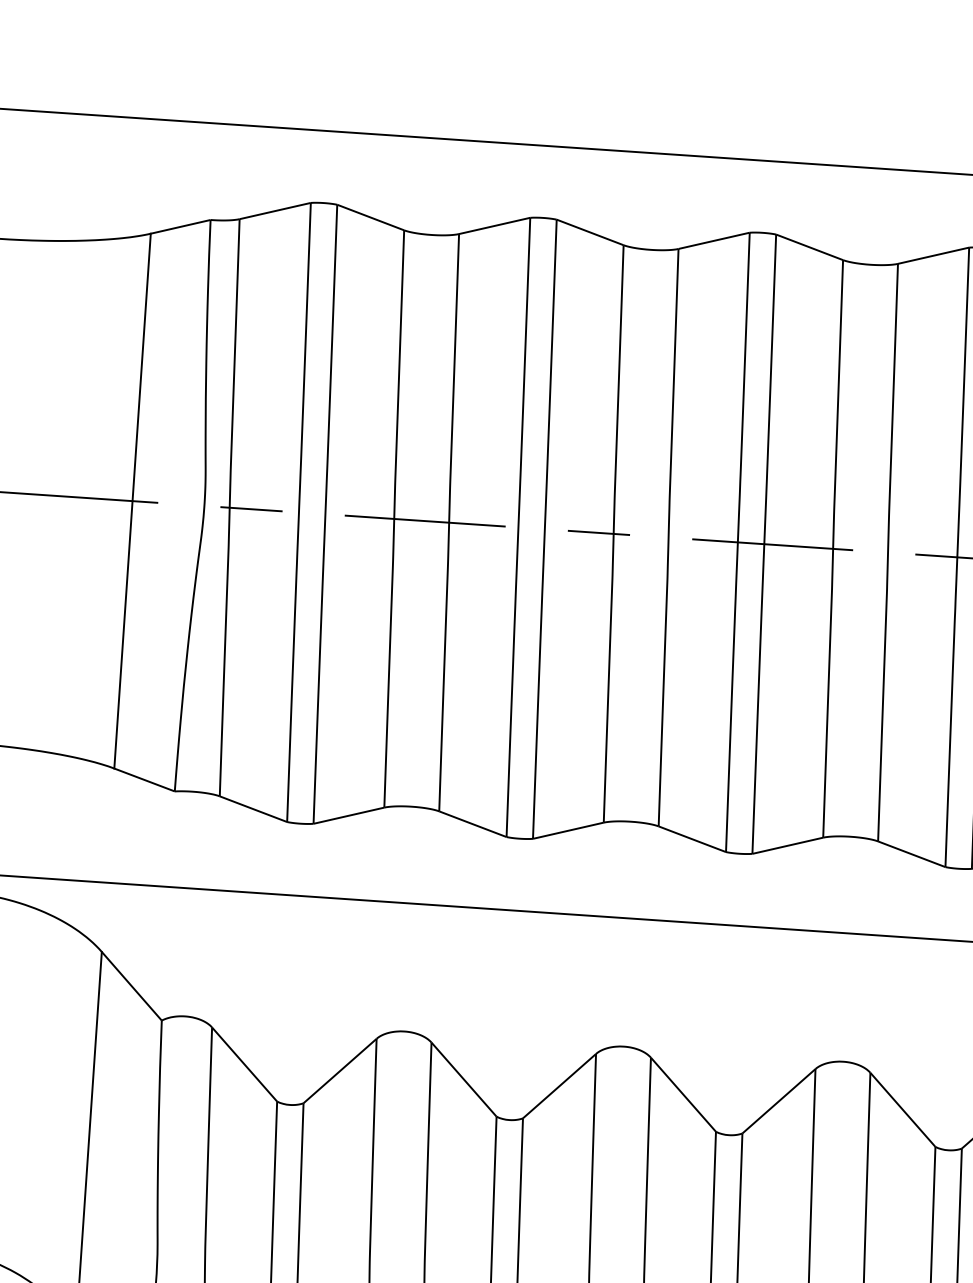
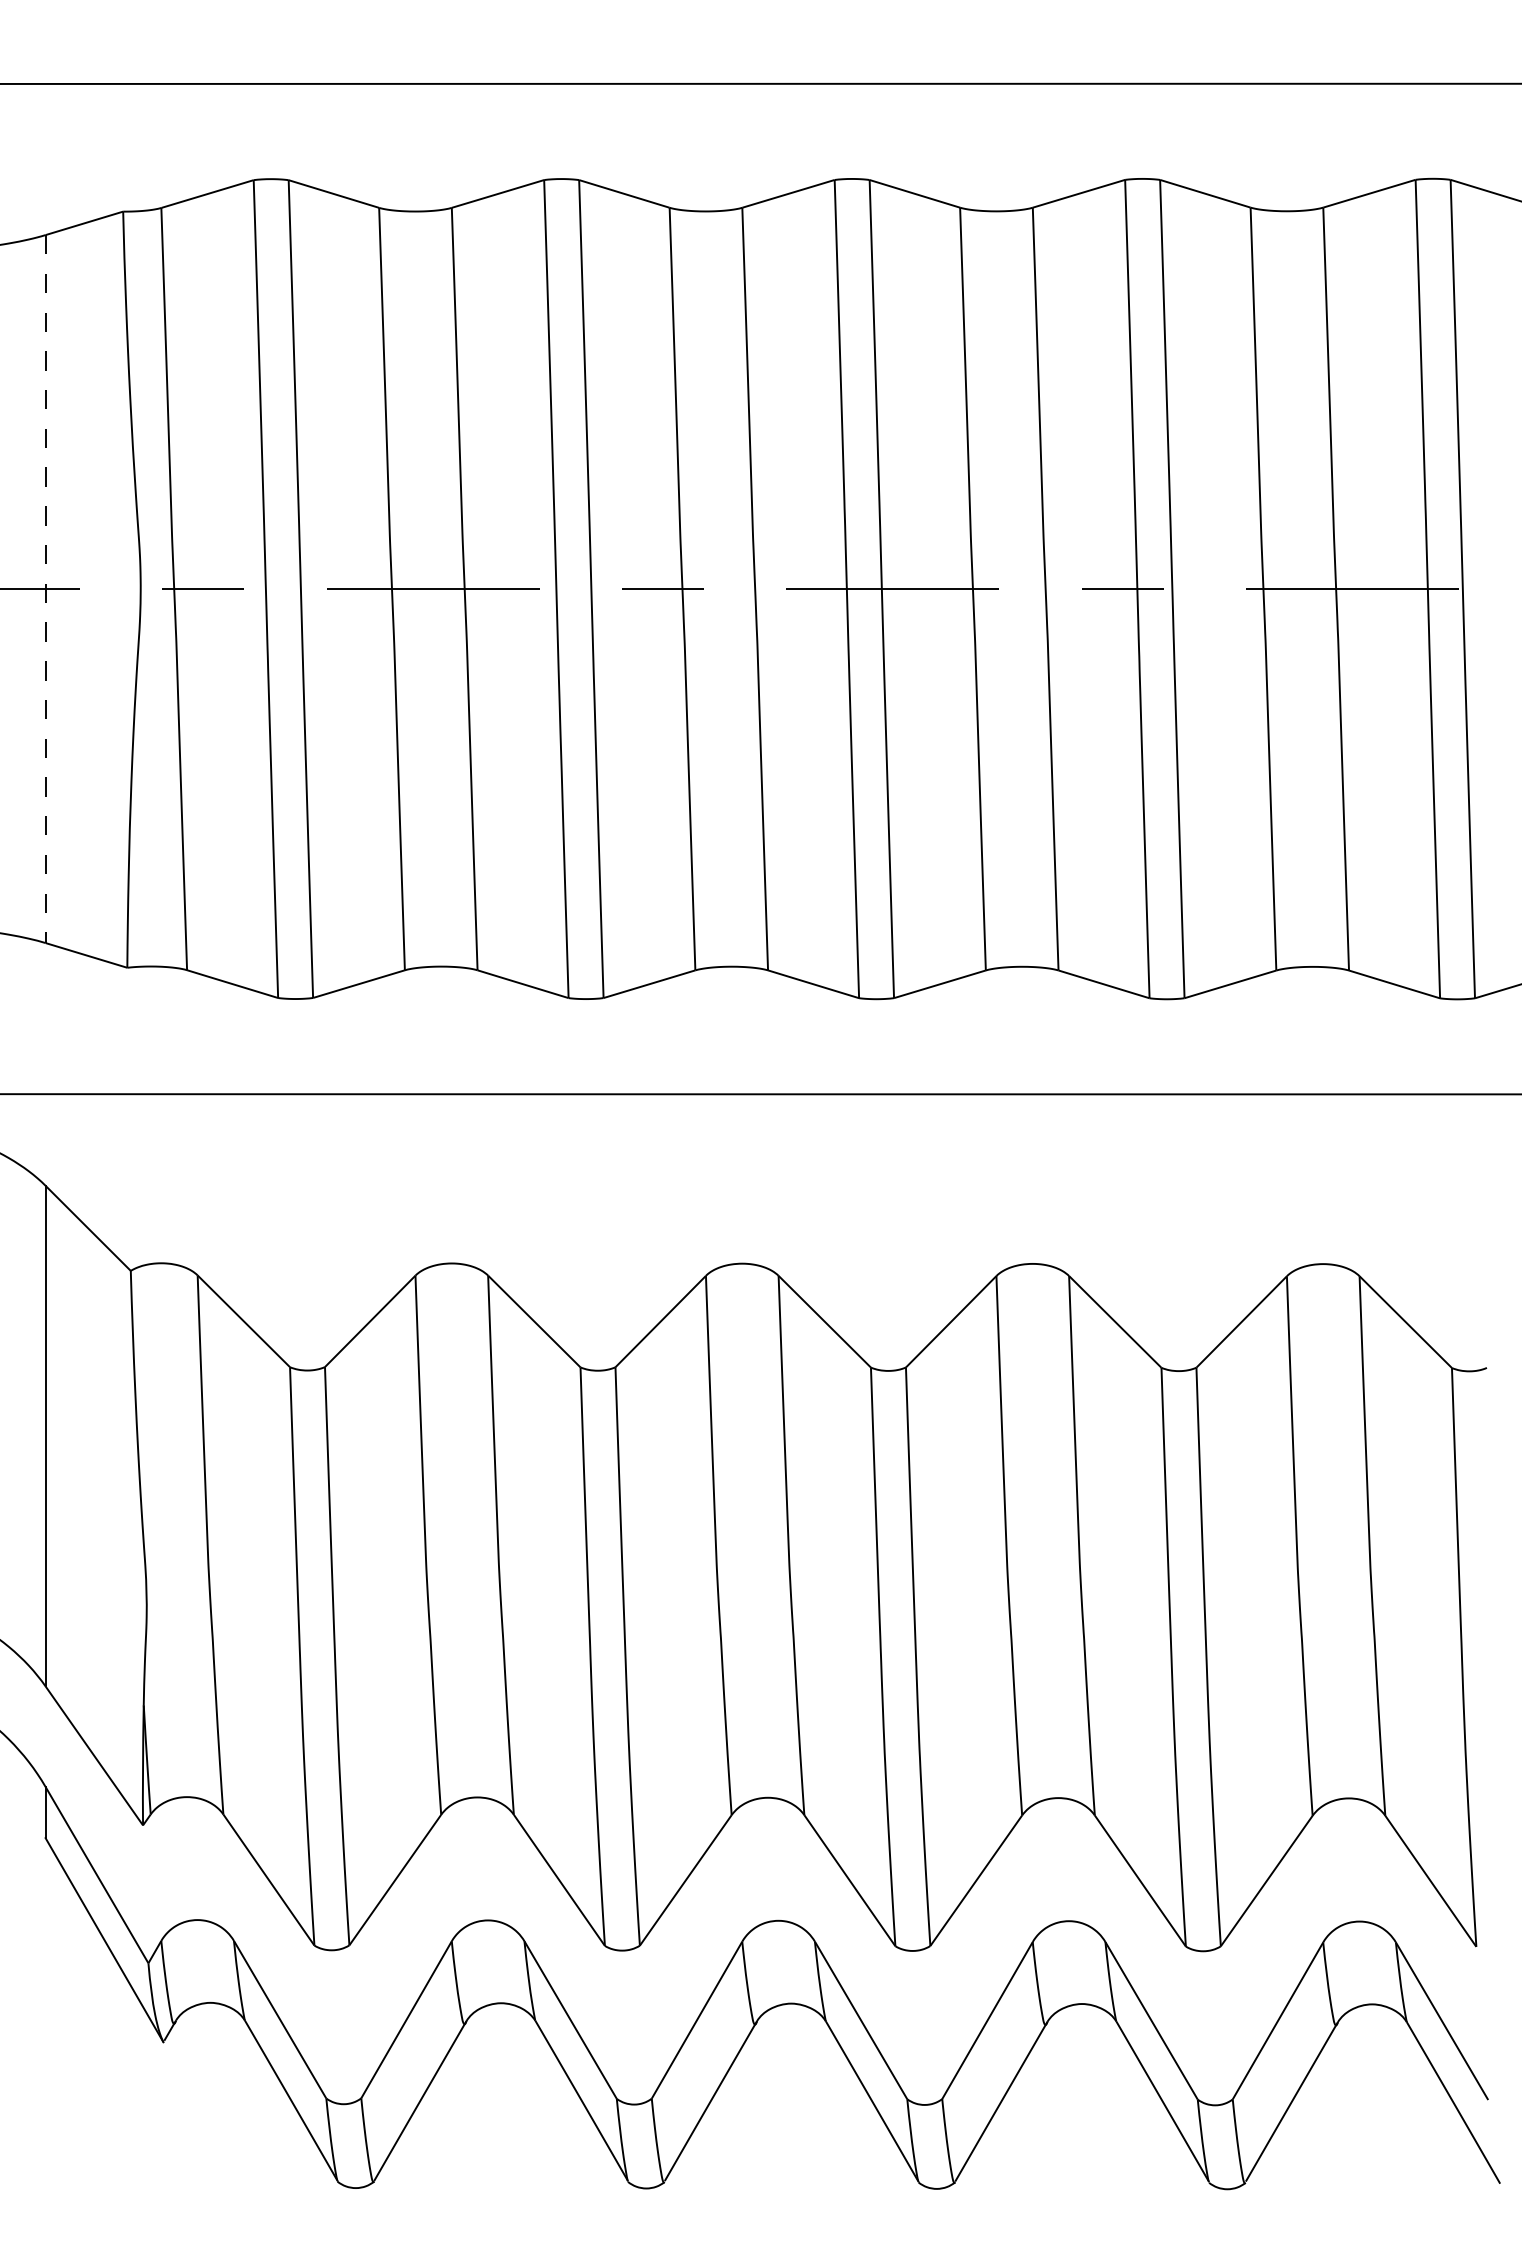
line: (132, 501) -> (45, 589), solid -> dashed

